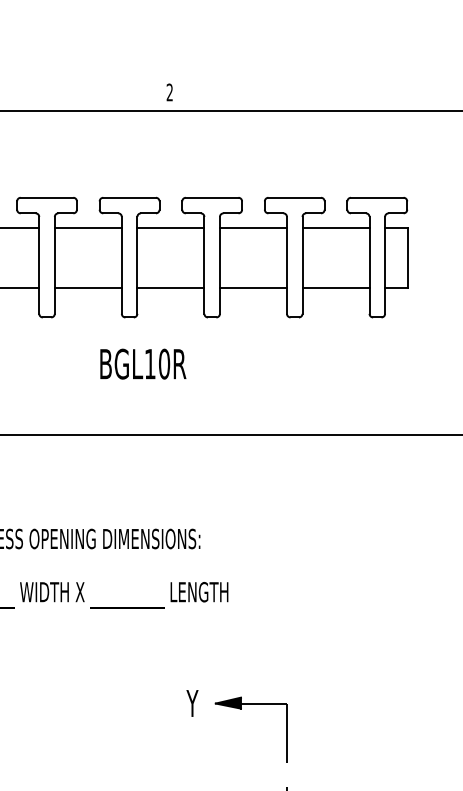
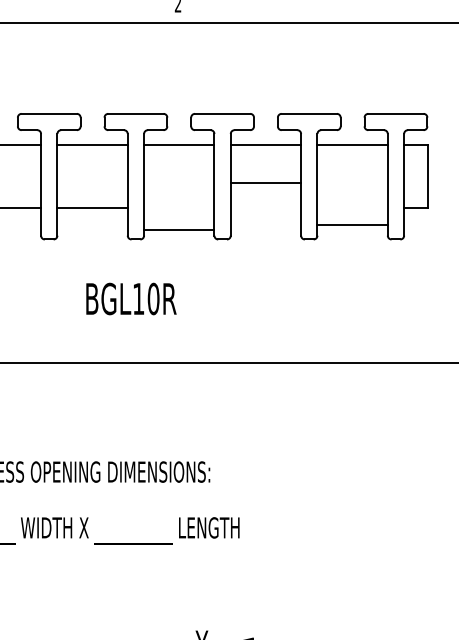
line: (170, 287) -> (178, 230), moved
line: (252, 287) -> (264, 182), moved
line: (335, 287) -> (352, 224), moved
text: (143, 363) -> (131, 298), moved

